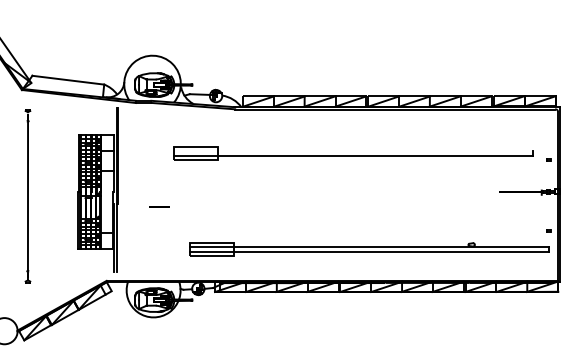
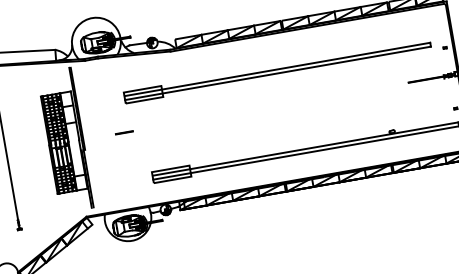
line: (353, 151) -> (277, 69), added
line: (159, 206) -> (124, 132), moved

